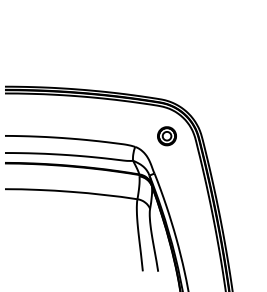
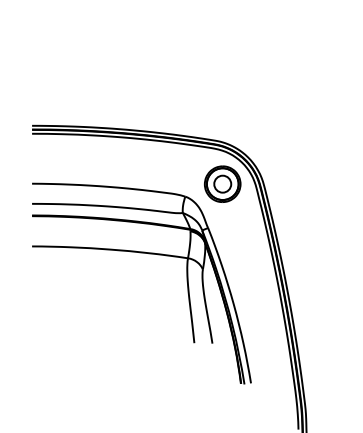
part: (166, 135) -> (222, 183), size x1.67

